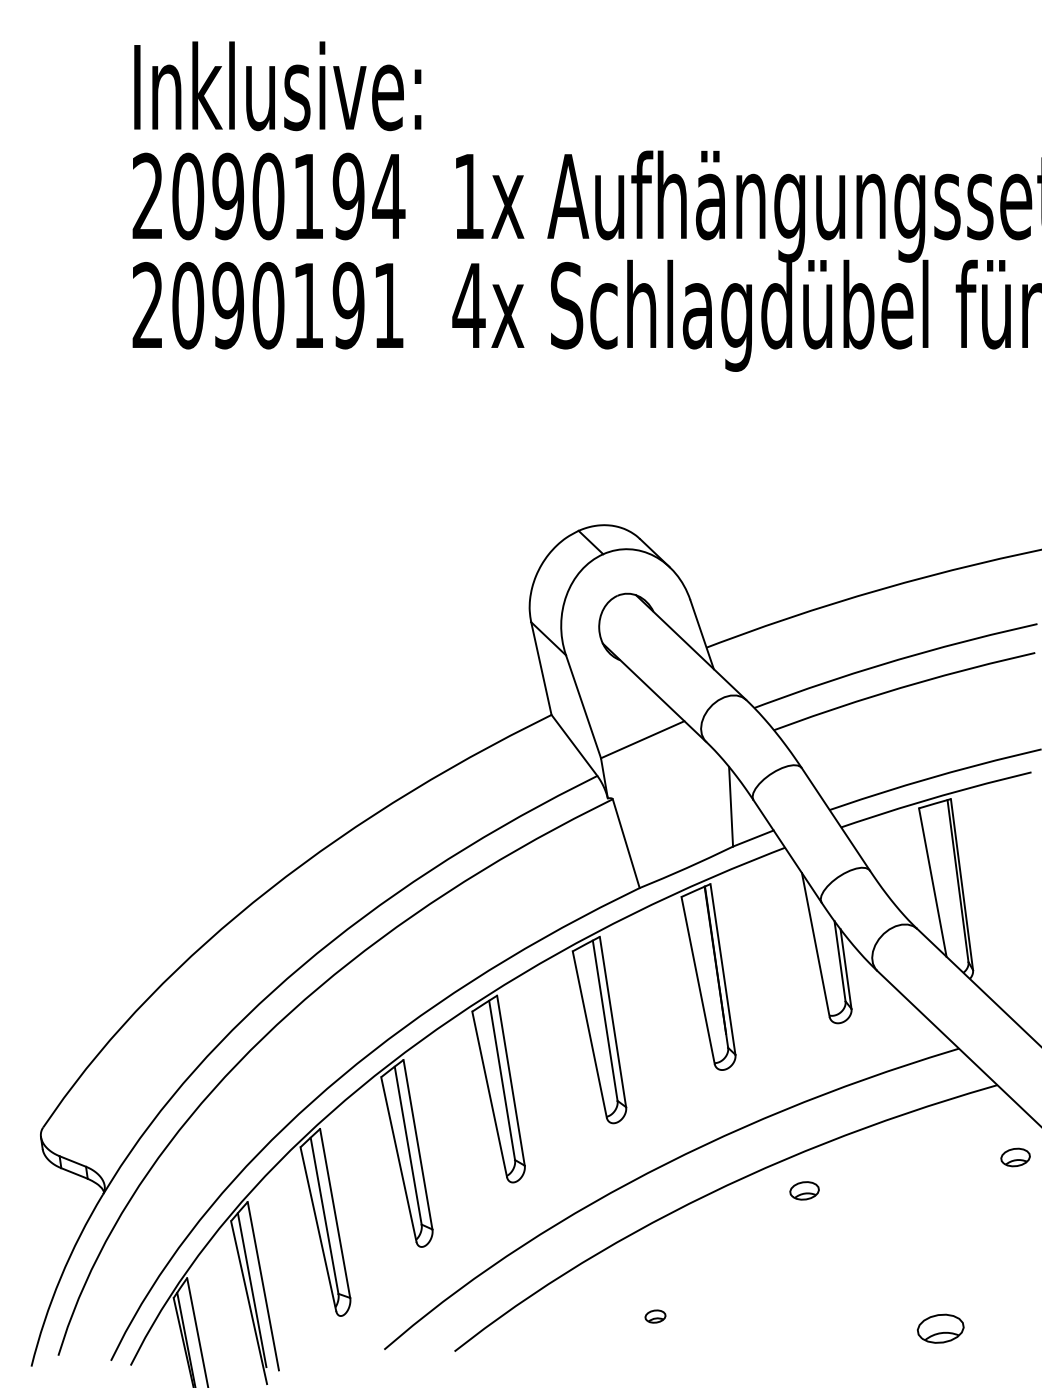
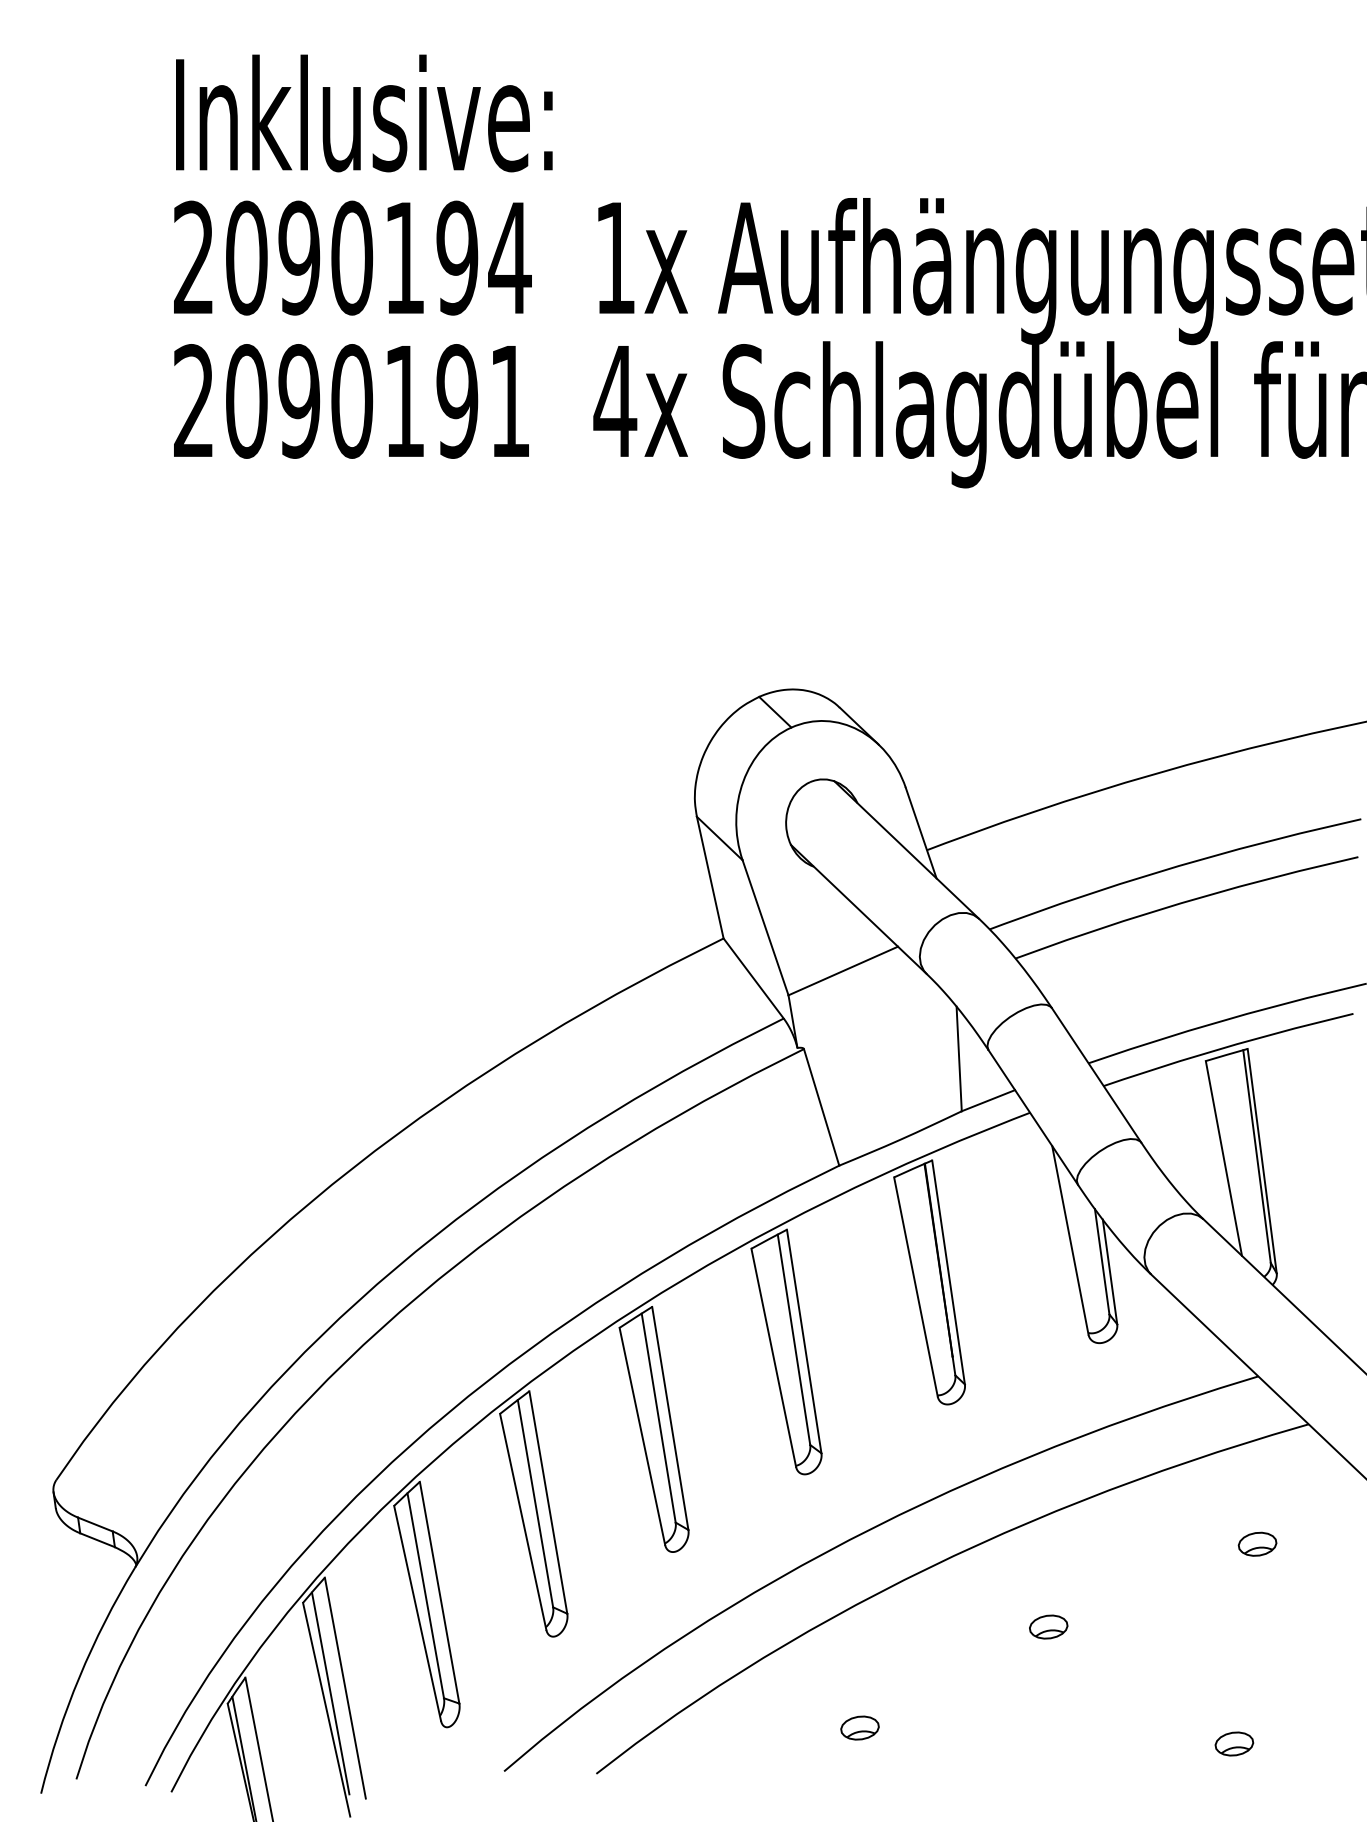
part: (1015, 1156) -> (1257, 1543), moved
part: (804, 1190) -> (1048, 1626), moved
part: (655, 1316) -> (859, 1727), size x1.43
part: (940, 1328) -> (1234, 1743), size x0.62

